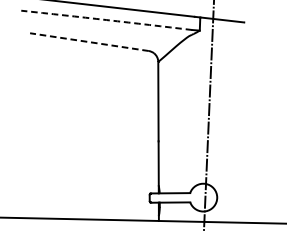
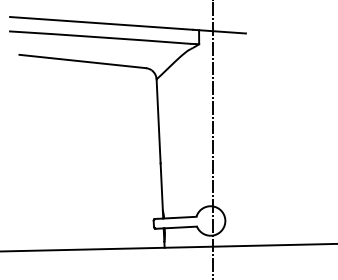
arc: (107, 20) -> (100, 37), dashed -> solid
line: (89, 42) -> (82, 61), dashed -> solid

